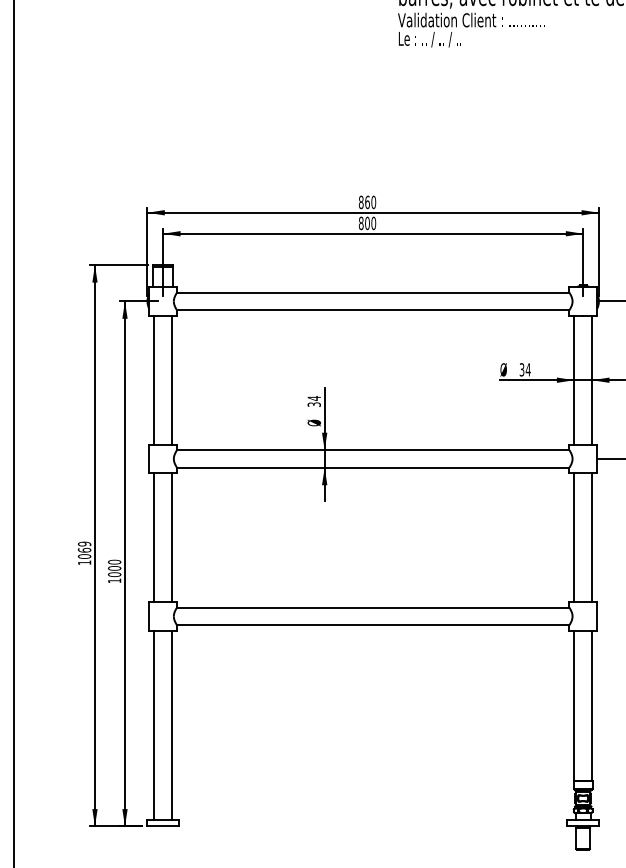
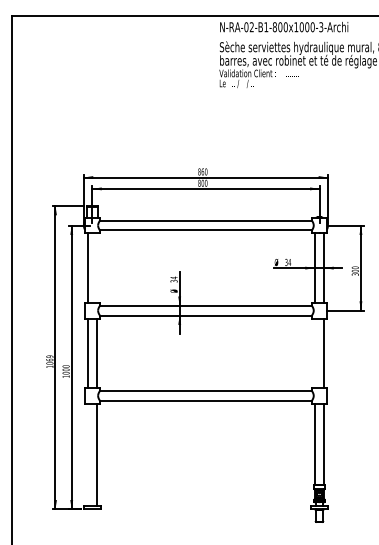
line: (172, 379) -> (97, 267), removed
line: (573, 538) -> (314, 353), removed
line: (154, 724) -> (87, 454), removed

